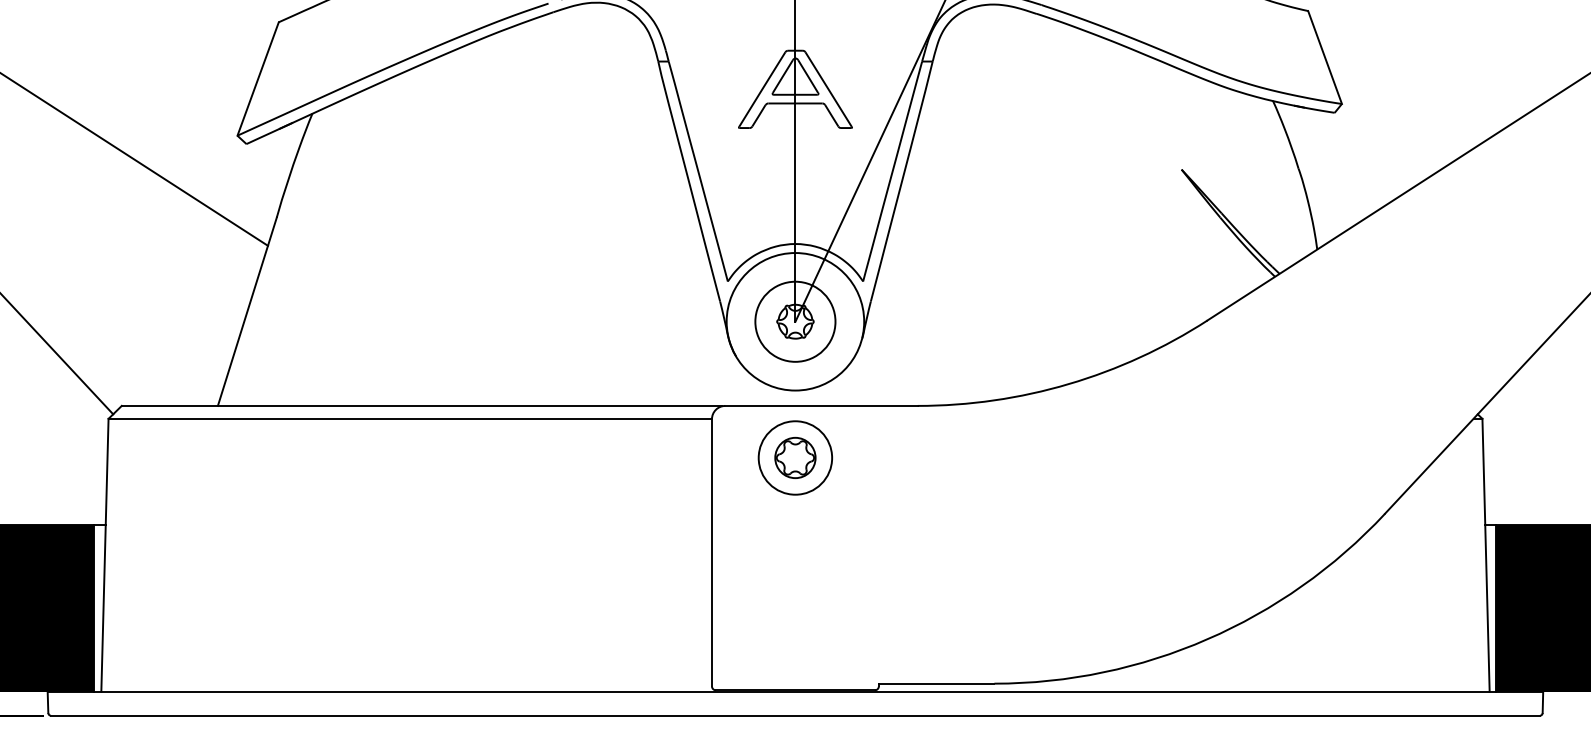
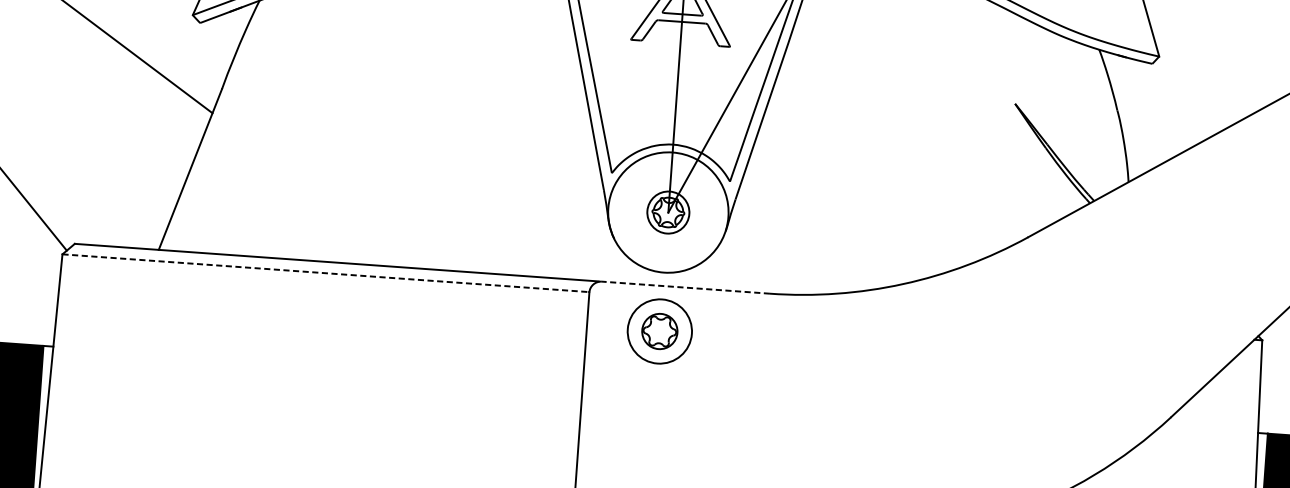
circle: (795, 321) -> (668, 212), size x0.6
line: (821, 405) -> (685, 287), solid -> dashed
line: (410, 418) -> (326, 272), solid -> dashed

